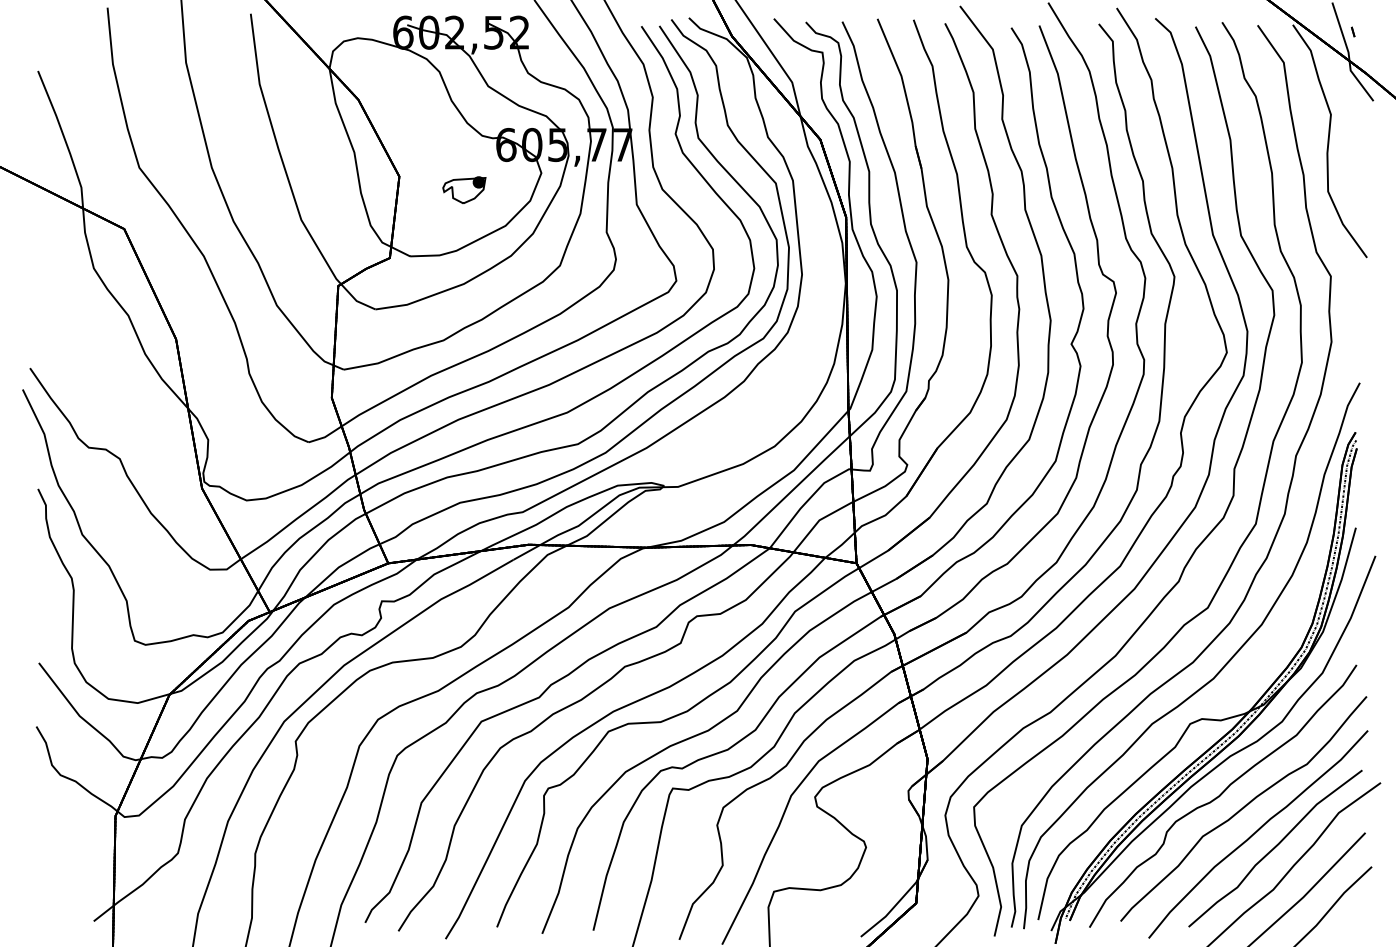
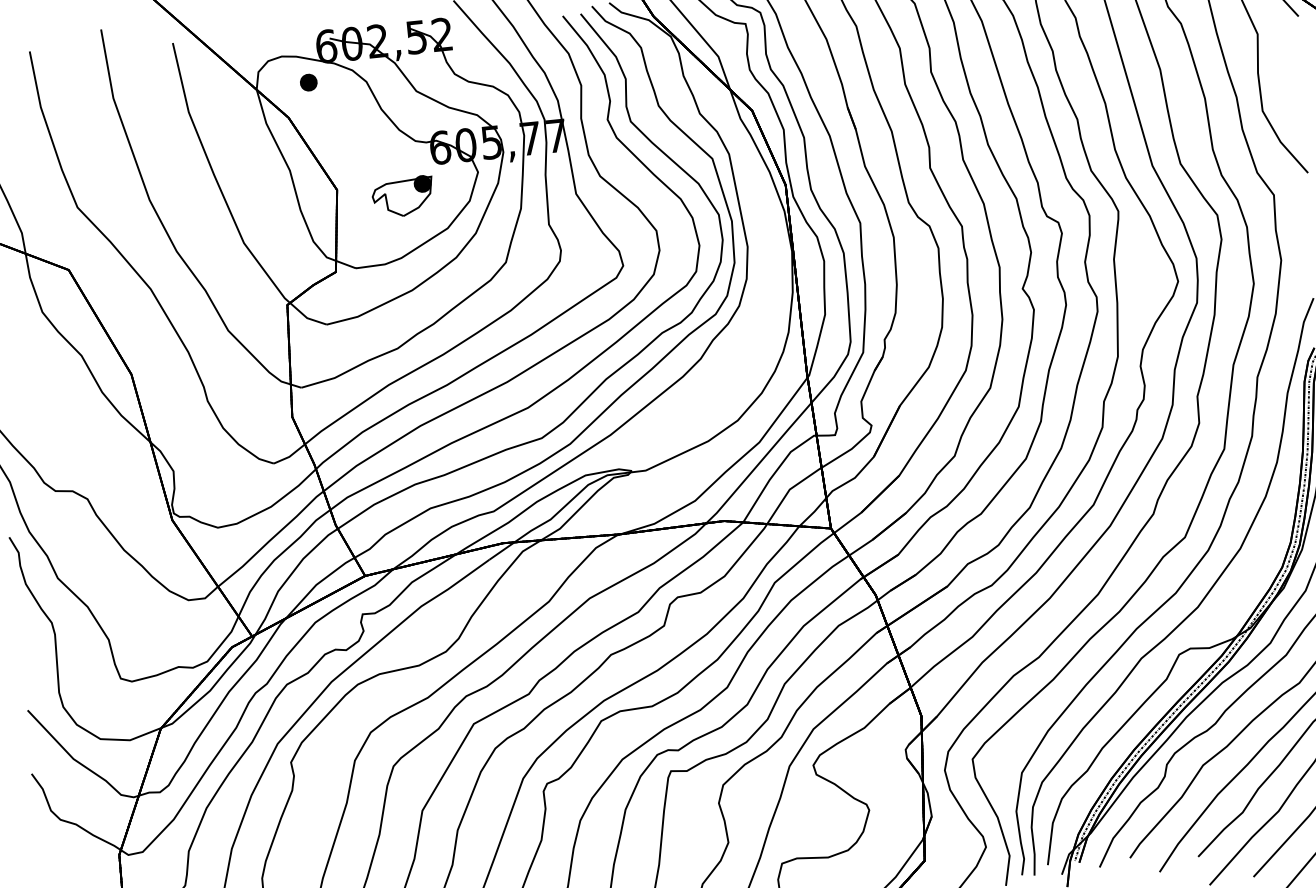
part: (381, 66) -> (308, 82), added
part: (464, 189) -> (403, 196), size x1.43

